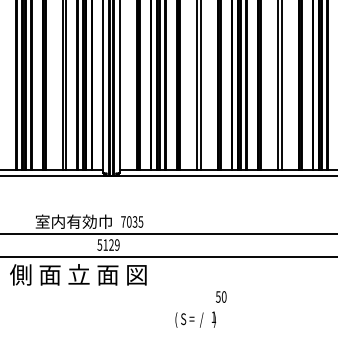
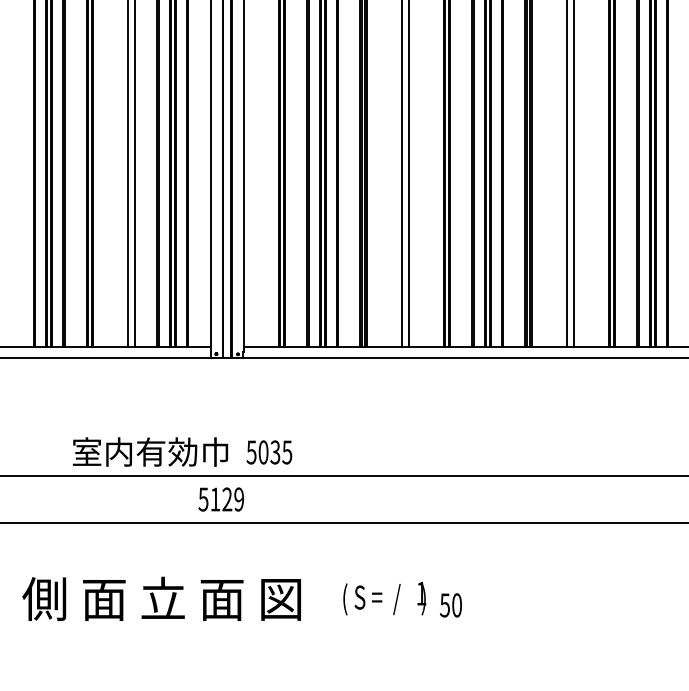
text: (123, 221) -> (251, 451), 7035 -> 5035
text: (78, 274) -> (162, 598), moved
text: (195, 319) -> (384, 598), moved

